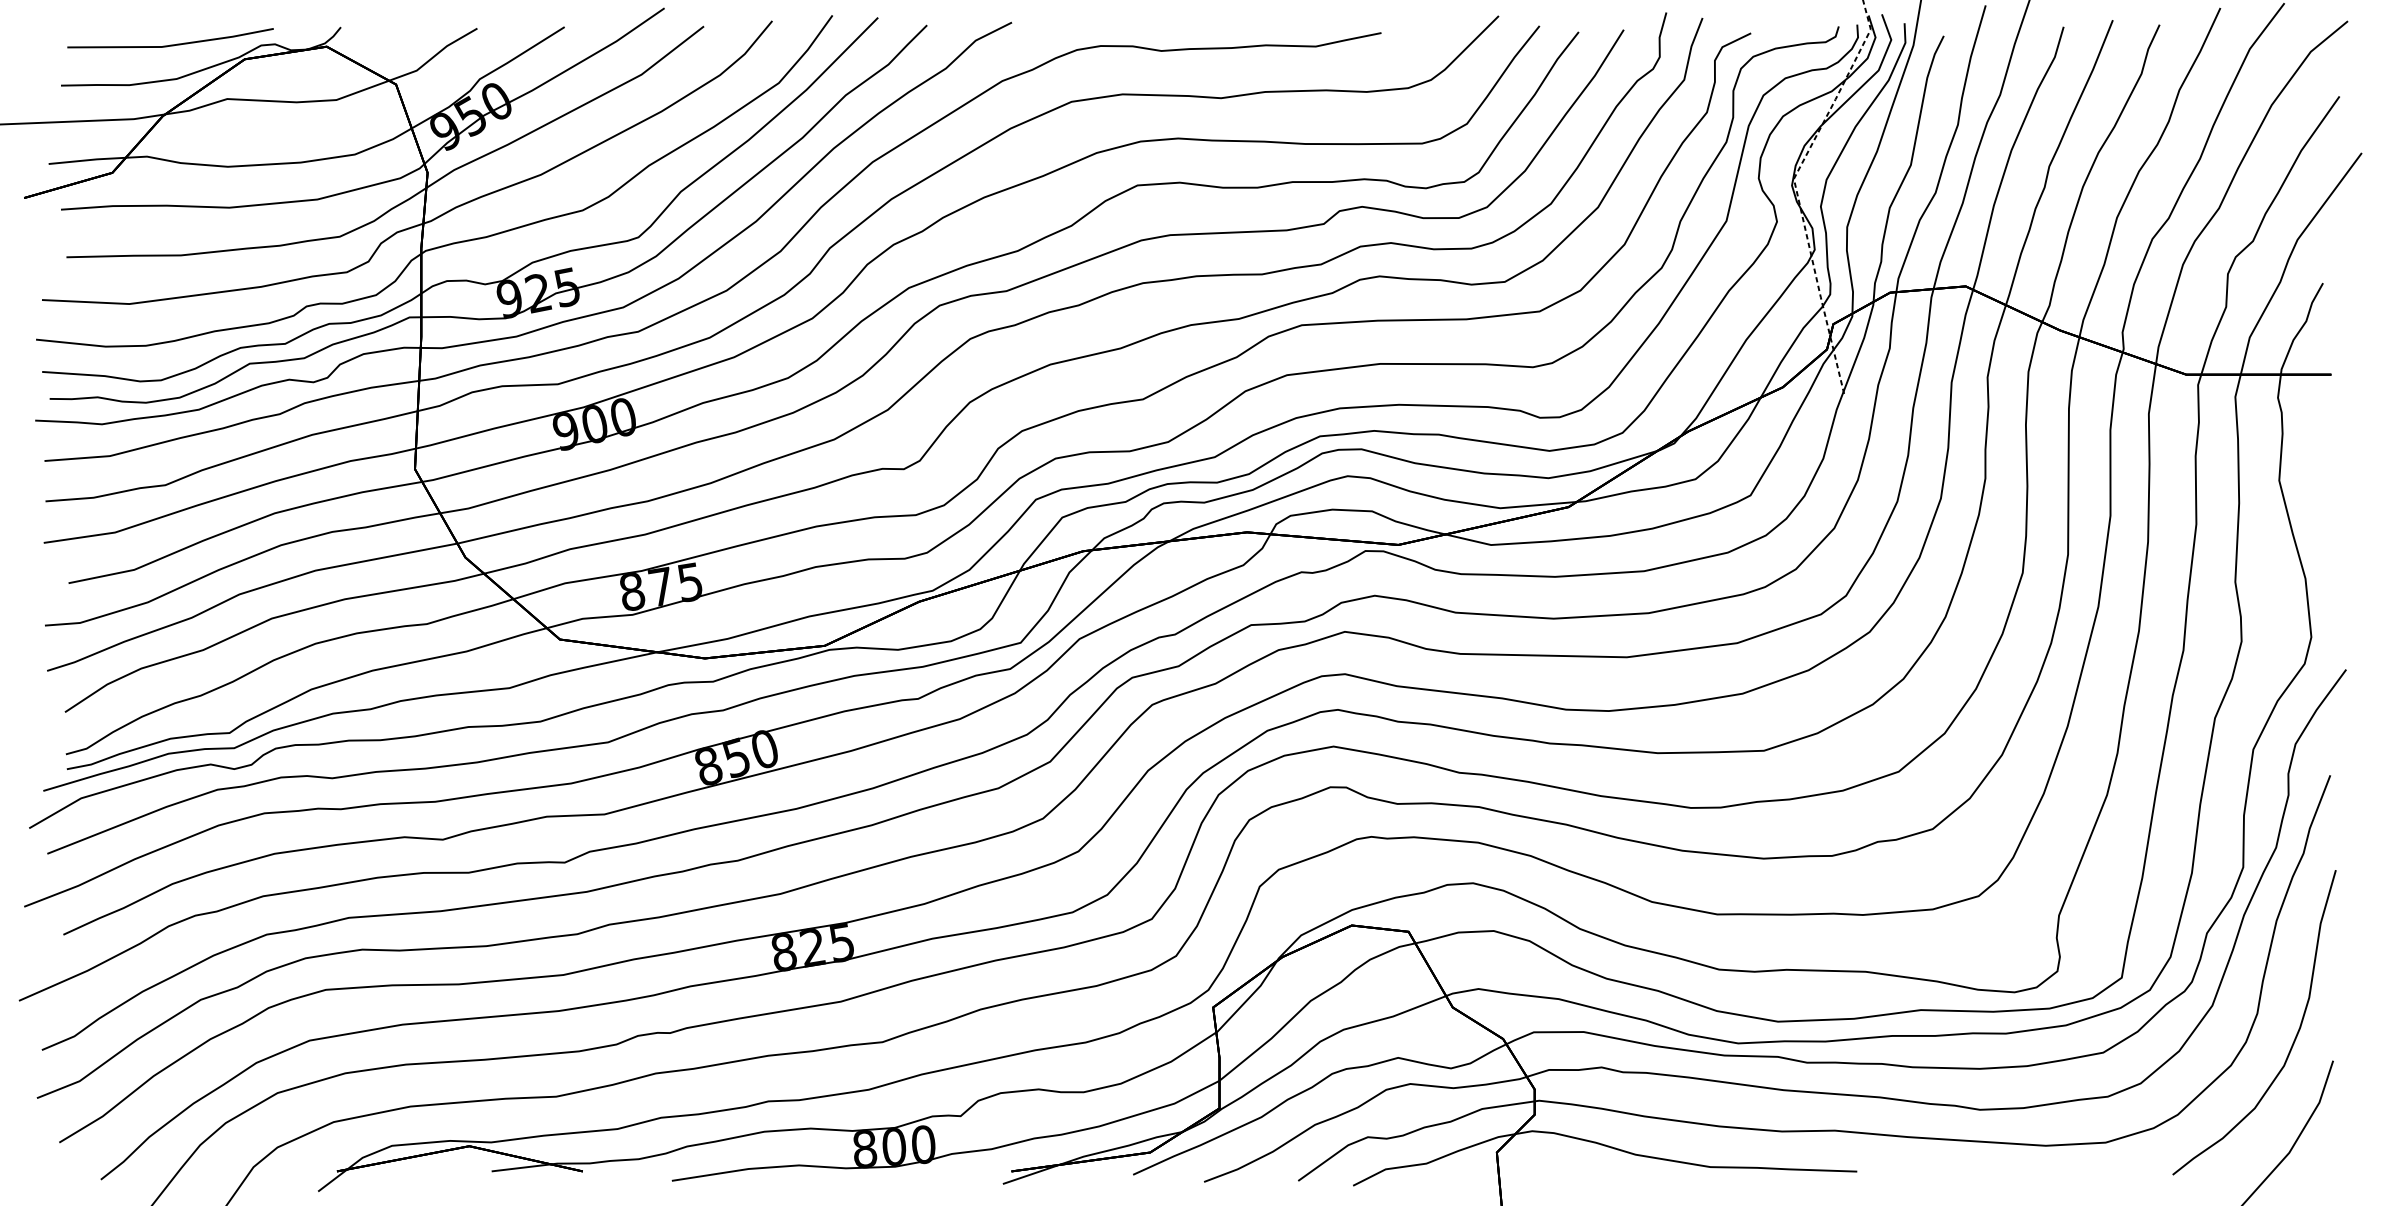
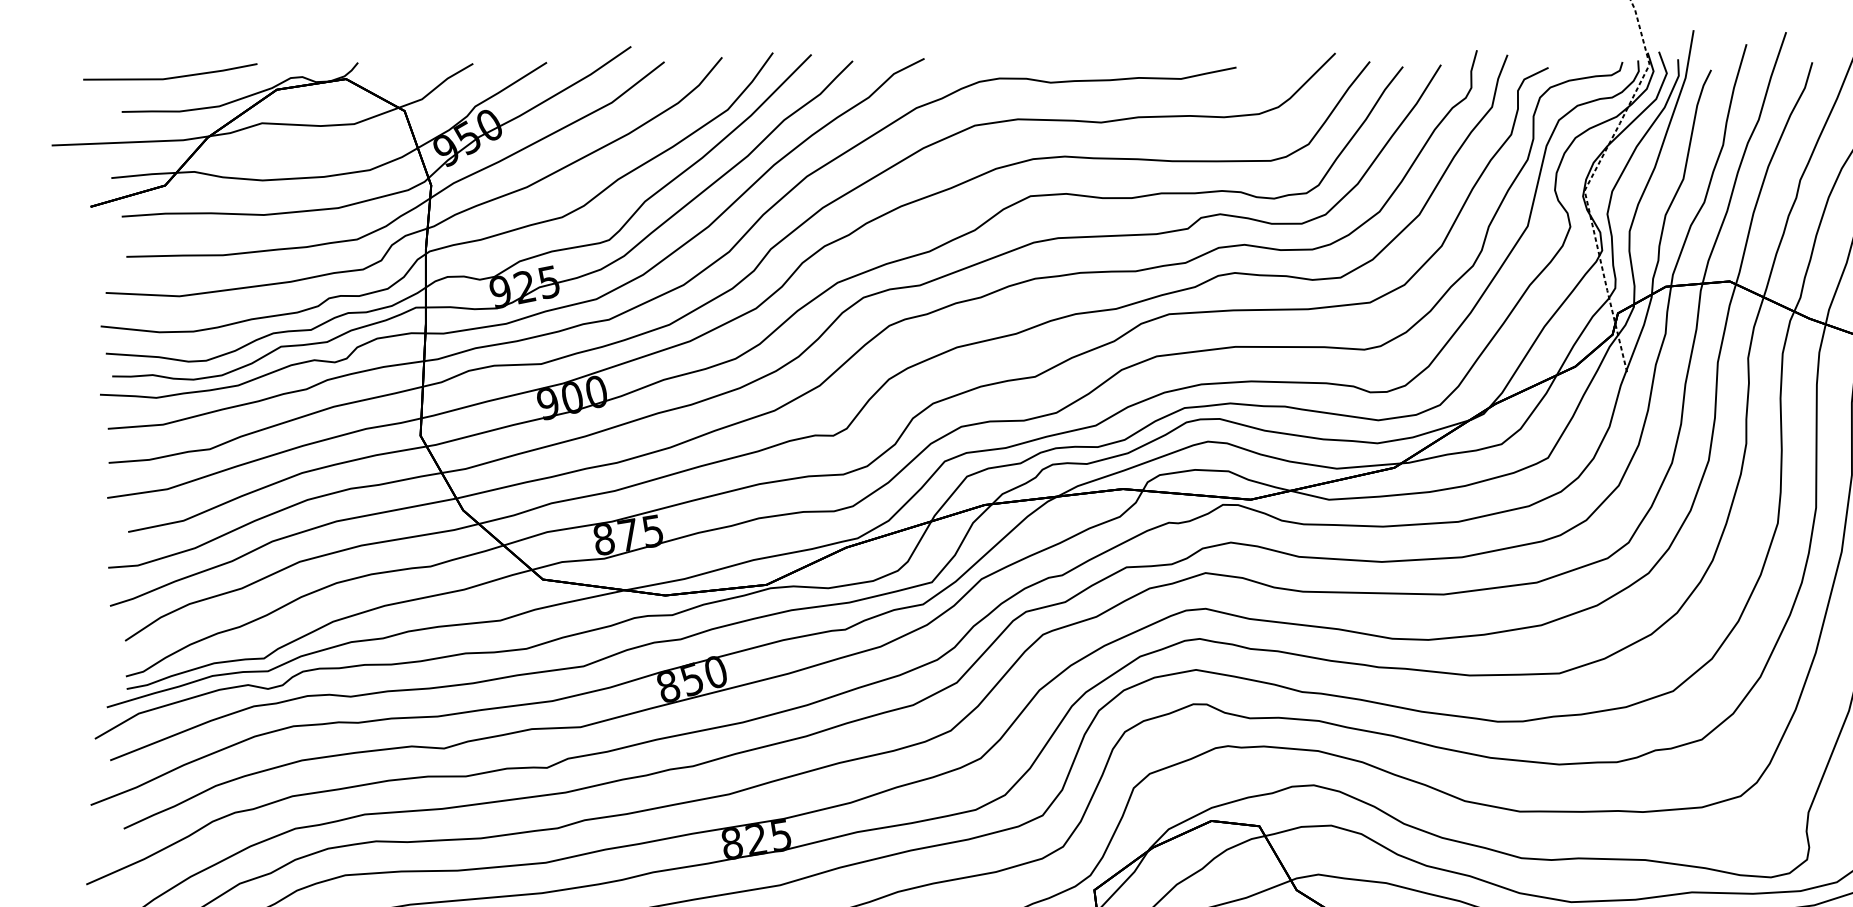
line: (170, 44) -> (170, 77), moved

